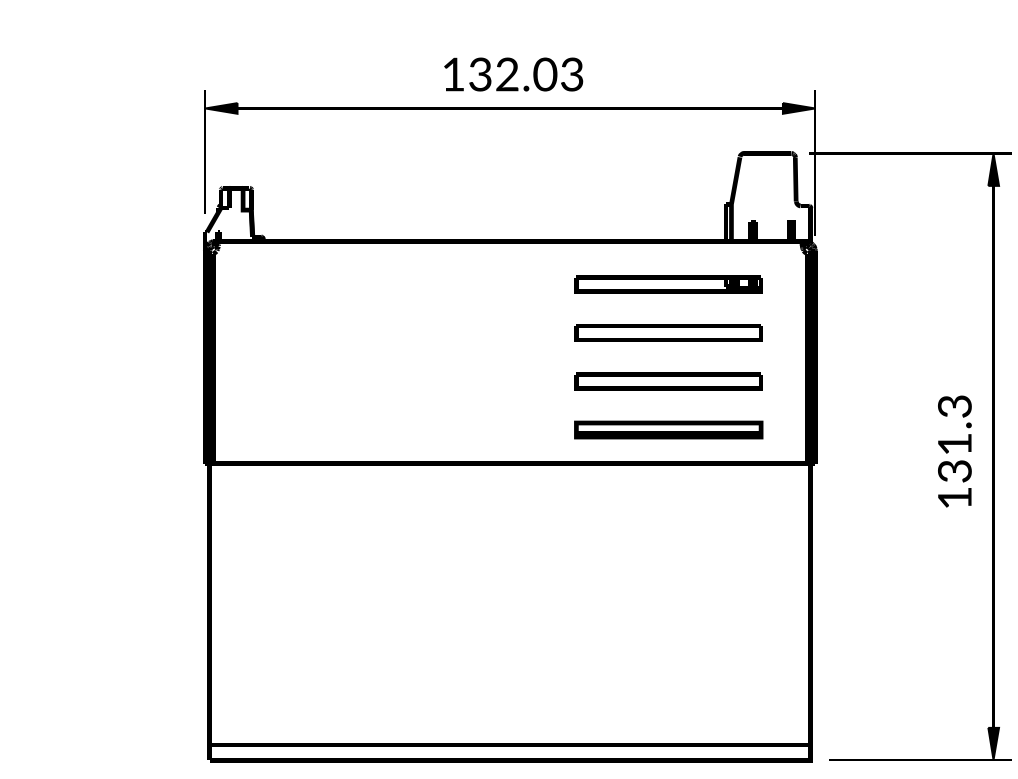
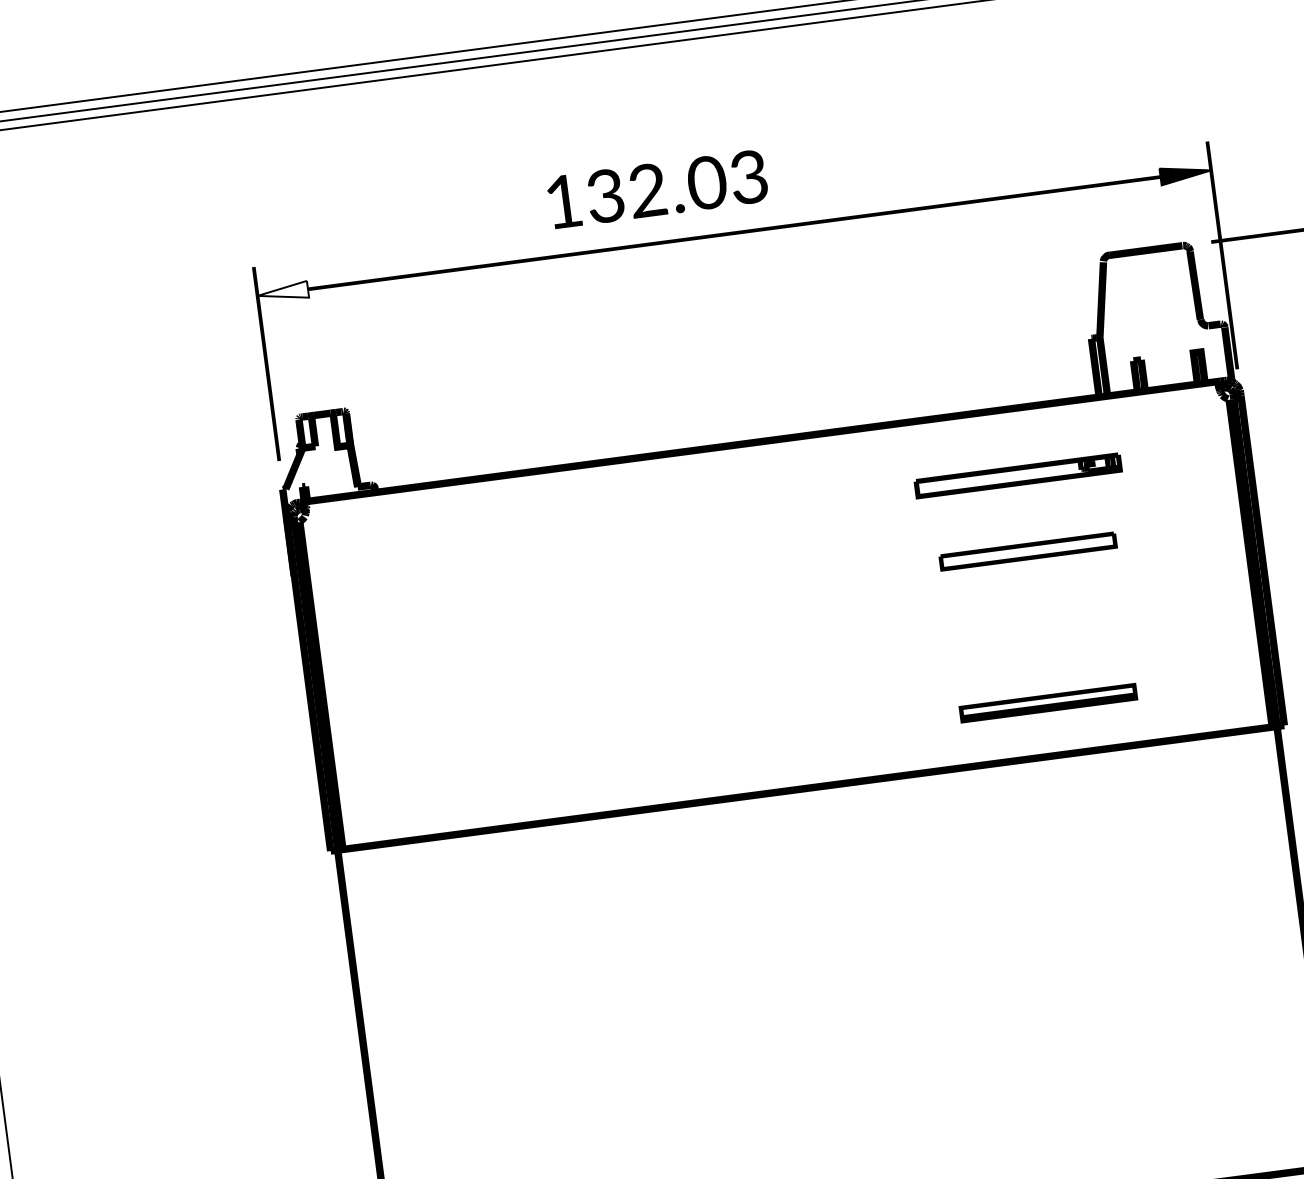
text: (513, 74) -> (657, 189), moved
fill: (221, 108) -> (282, 292), removed
part: (668, 284) -> (1017, 475), size x0.7
part: (668, 332) -> (1027, 550), size x0.6
part: (668, 381) -> (1037, 627), removed
part: (668, 429) -> (1047, 702), size x0.6

